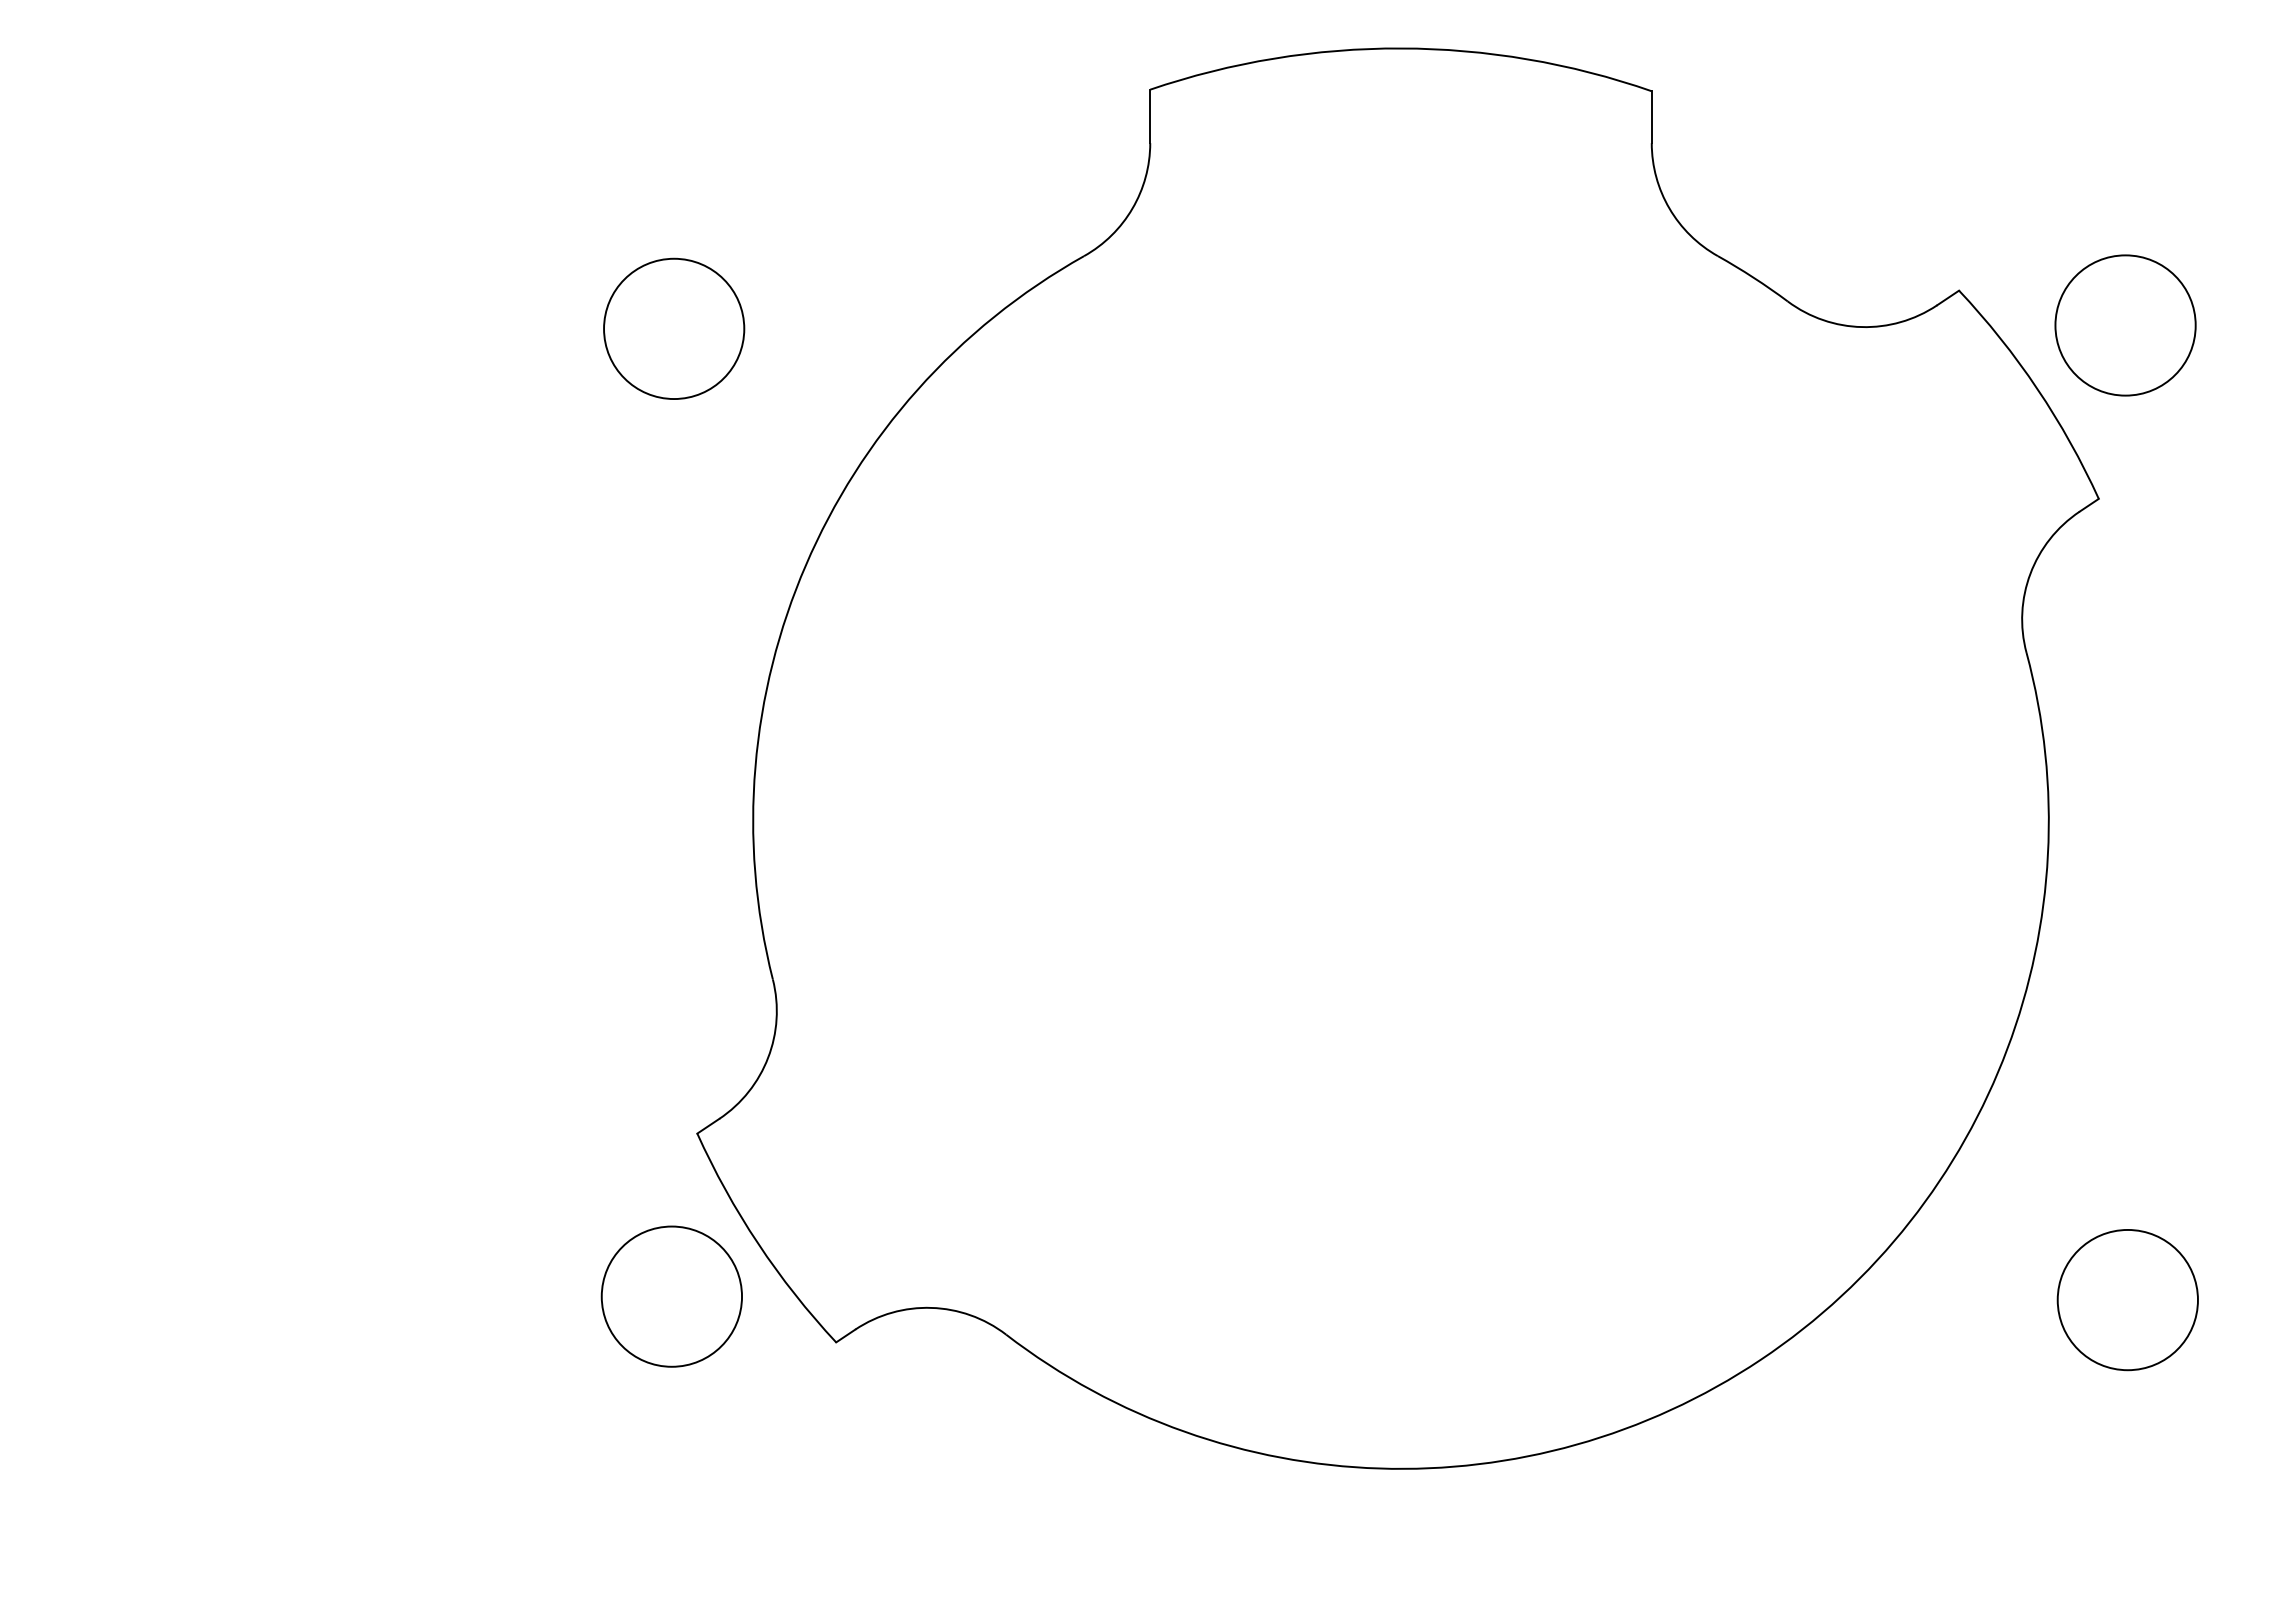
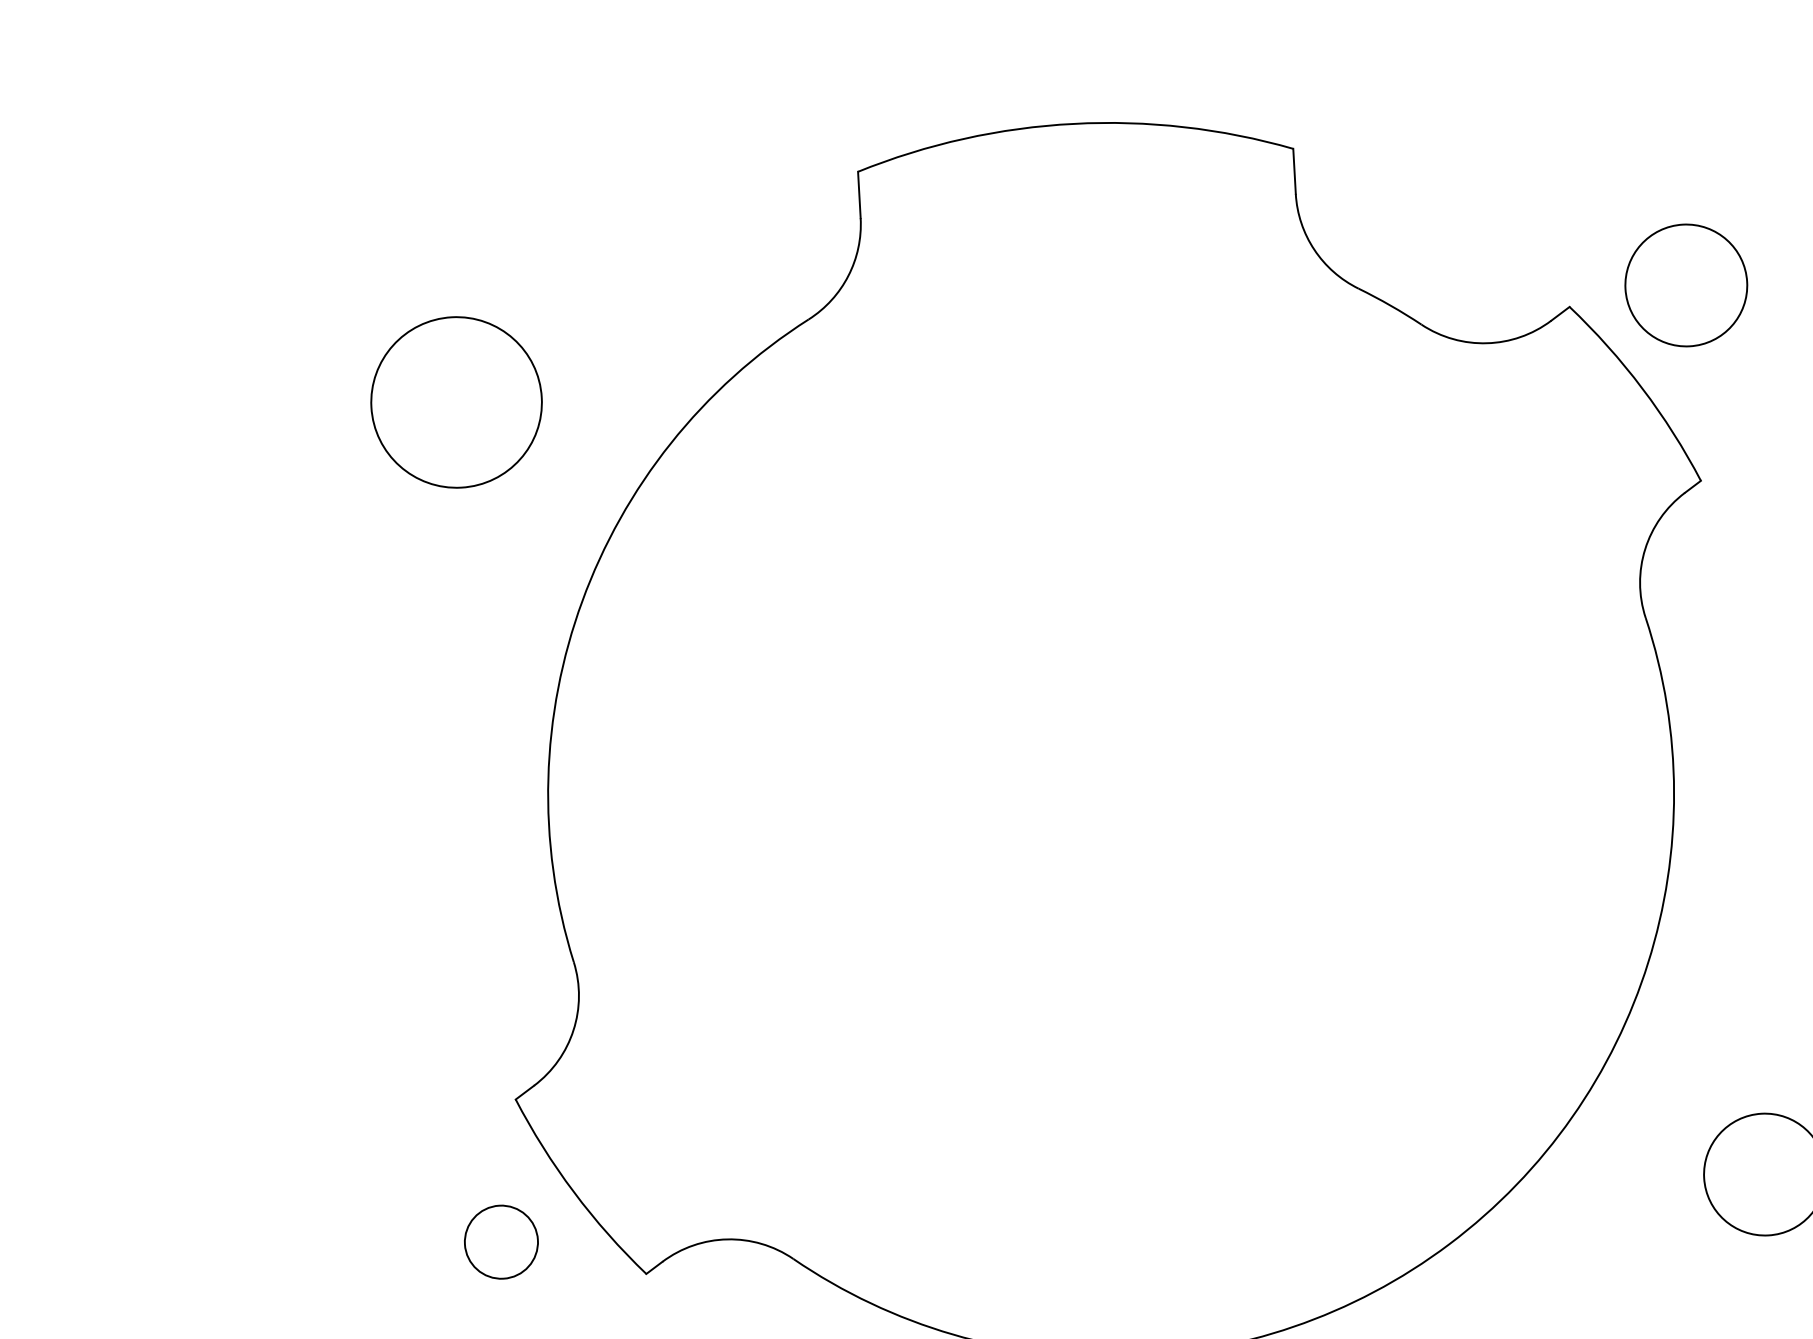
circle: (2125, 325) -> (1686, 285), moved
circle: (674, 328) -> (456, 402), size x1.4
circle: (671, 1296) -> (501, 1242), size x0.6

